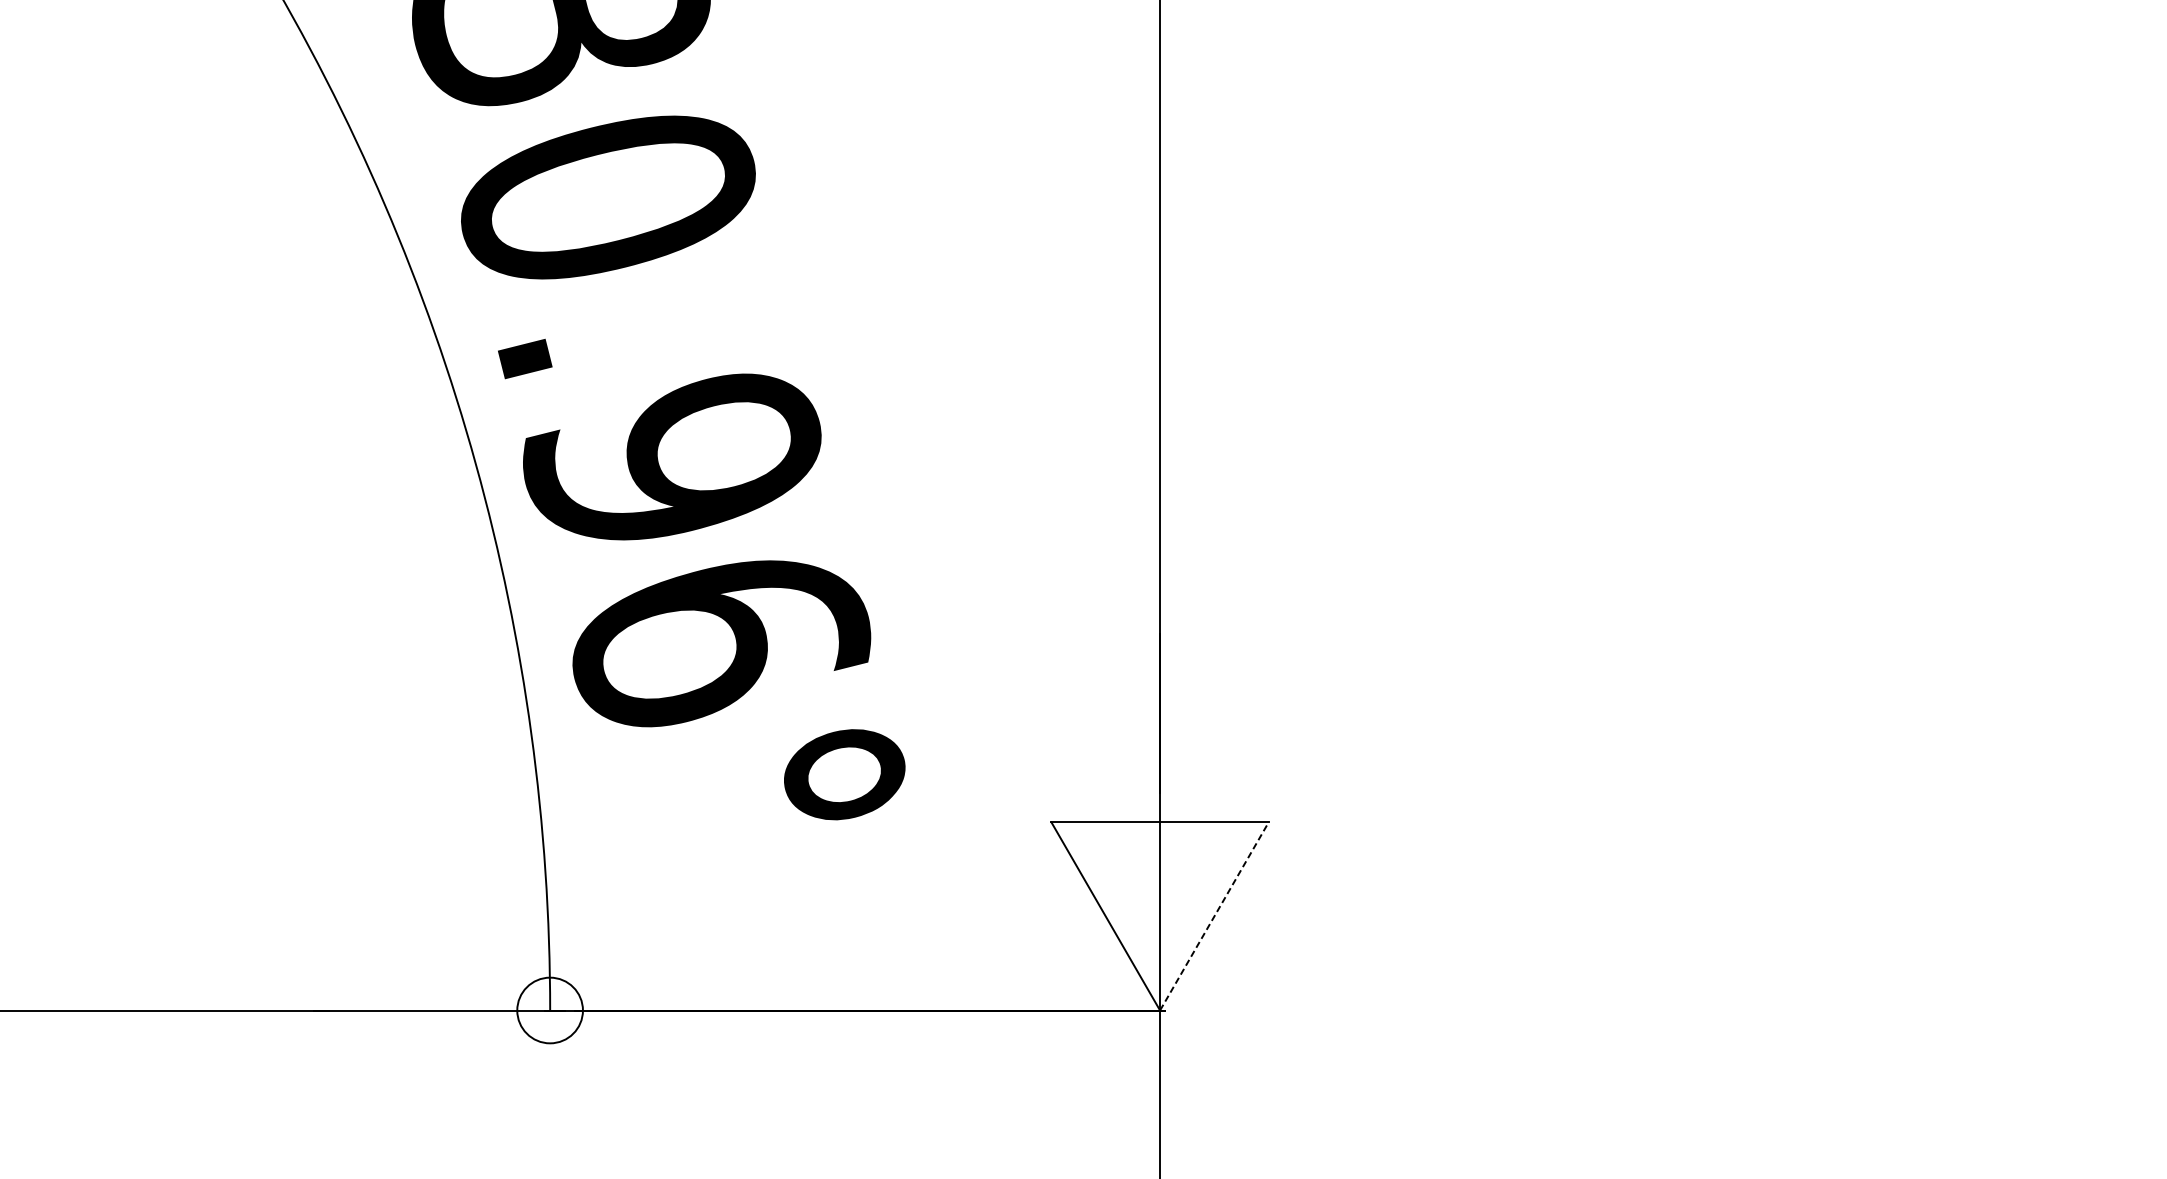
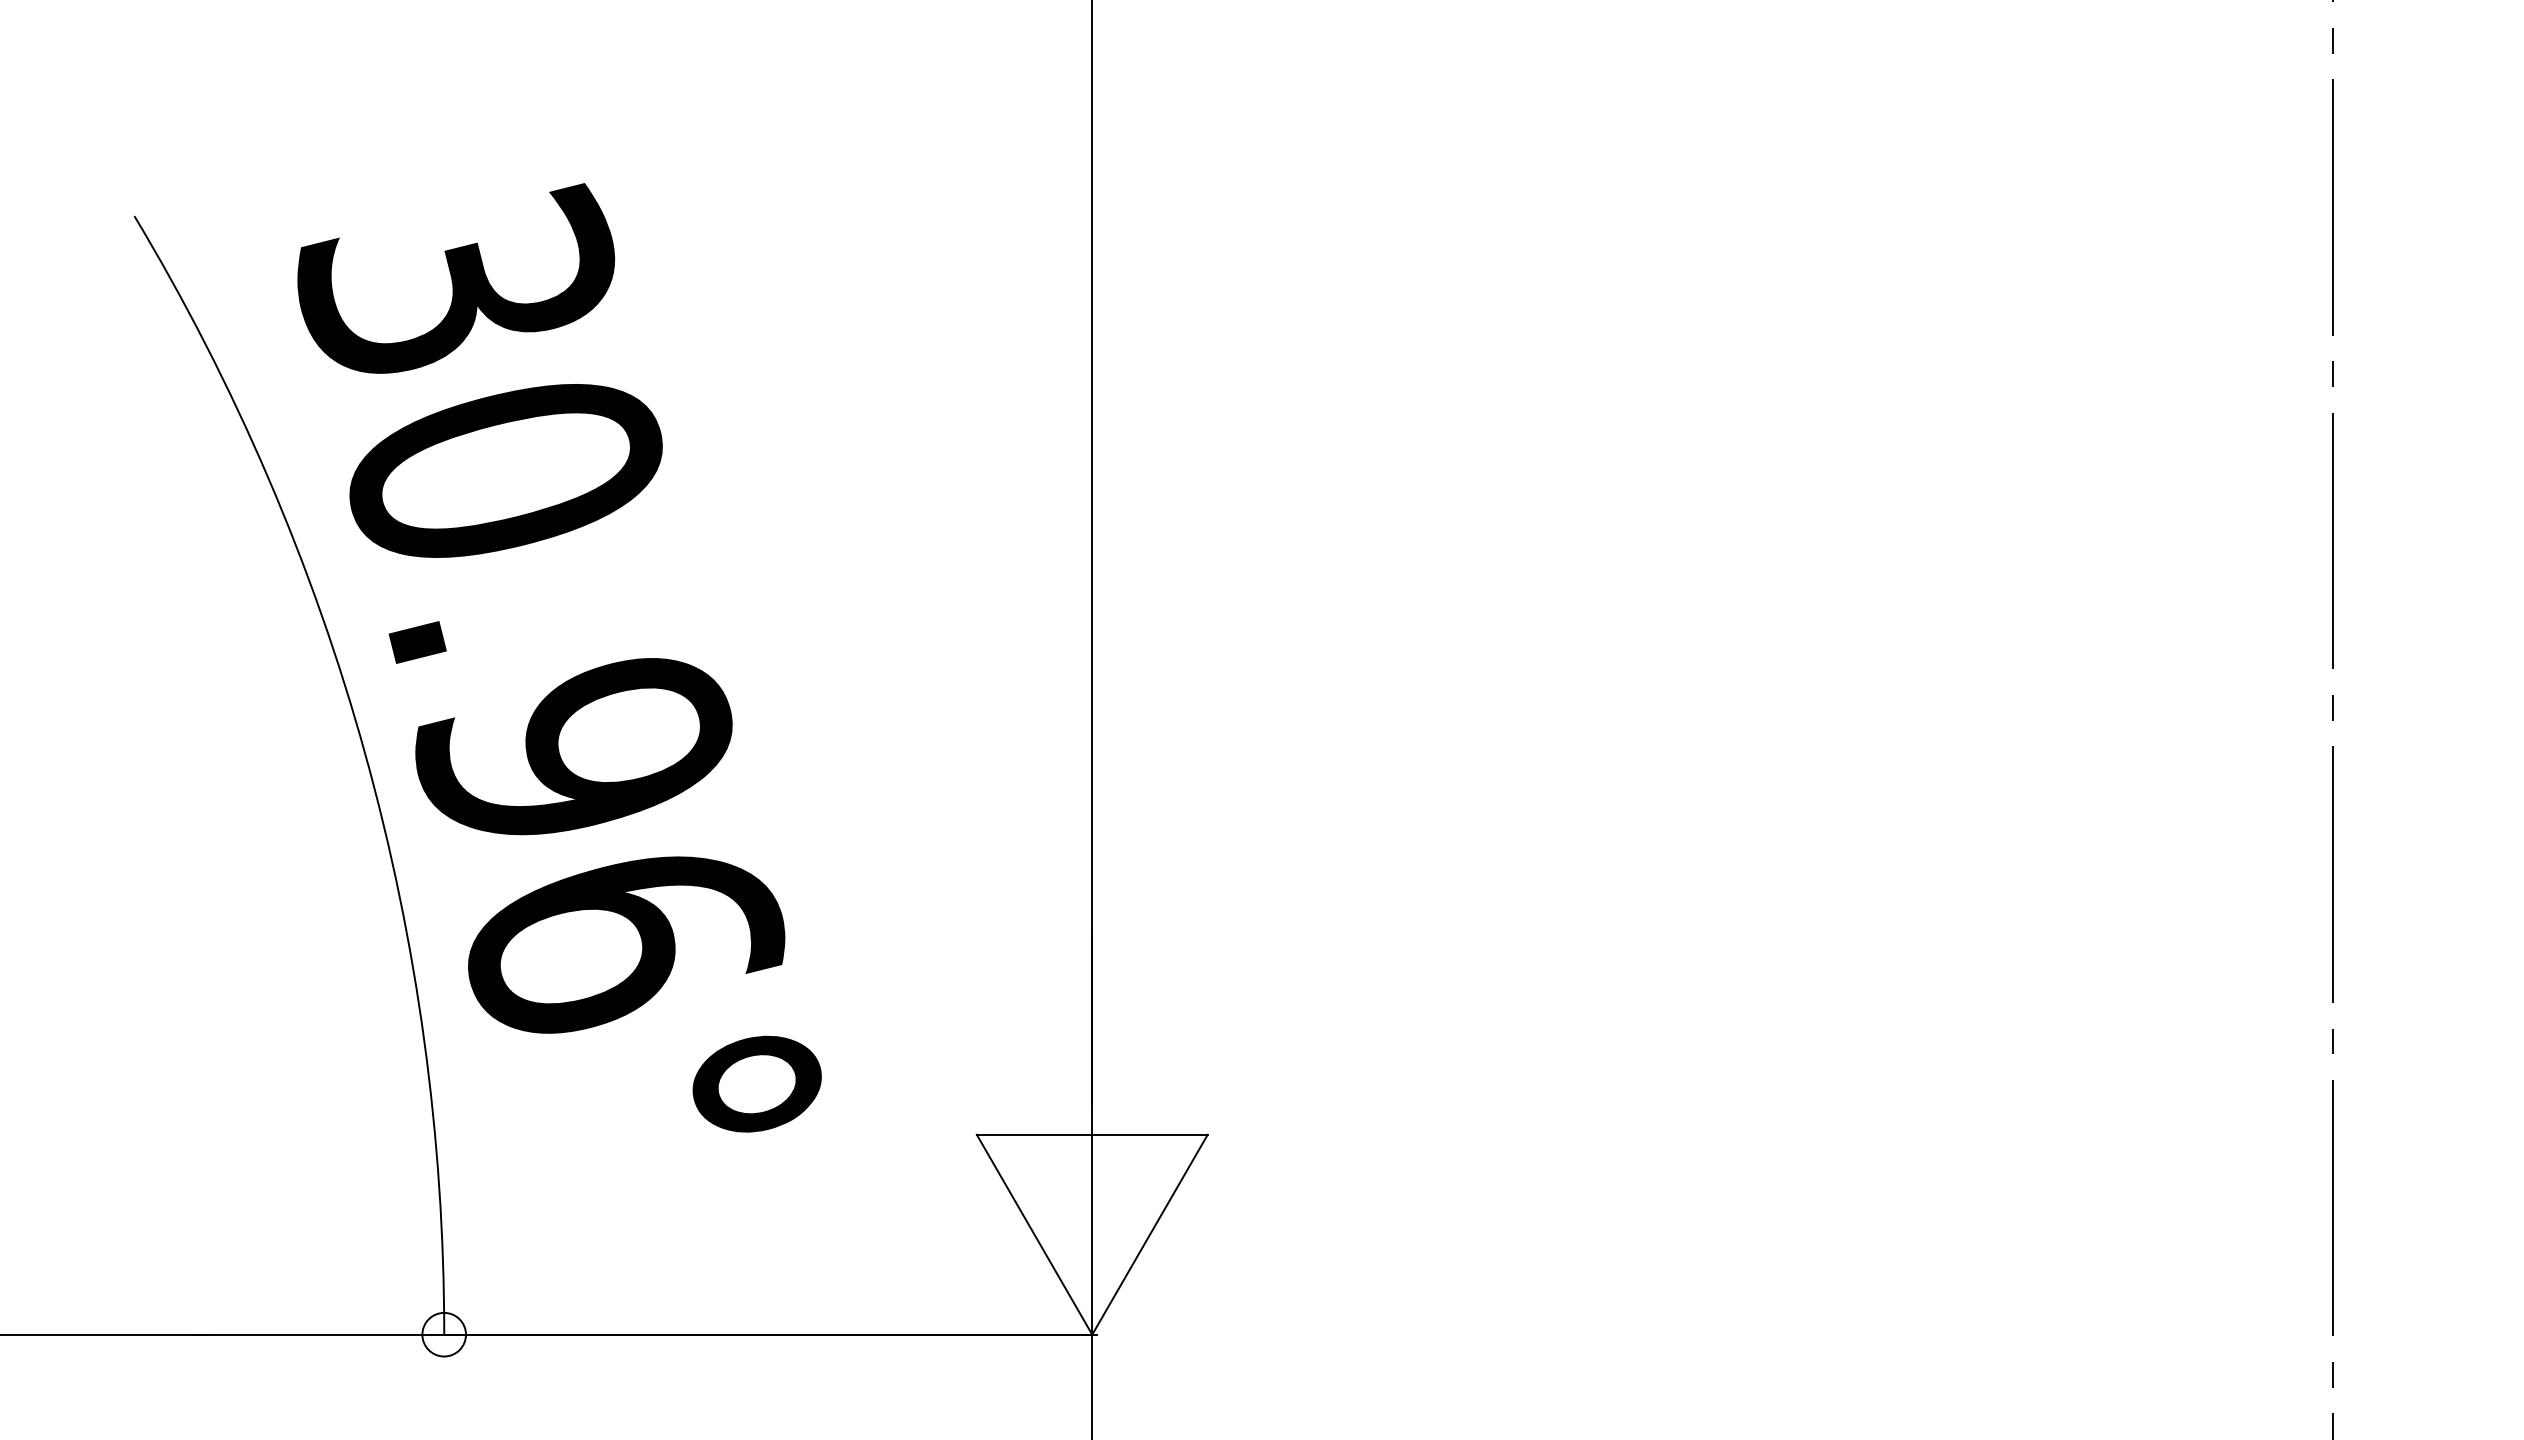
line: (1214, 916) -> (1150, 1234), dashed -> solid
circle: (550, 1010) -> (444, 1334), size x0.62

